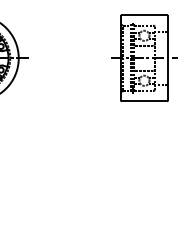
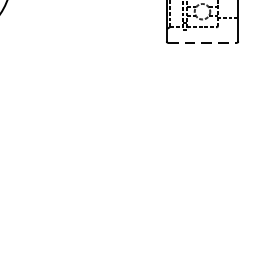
line: (144, 101) -> (202, 43), solid -> dashed

